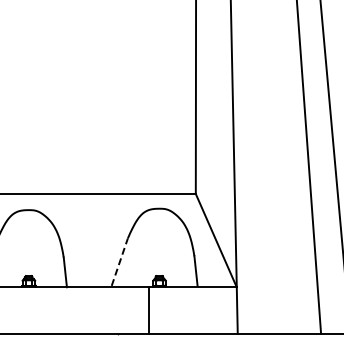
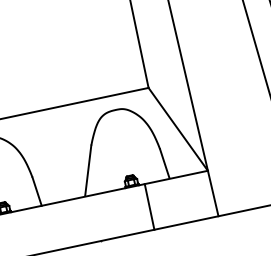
line: (119, 261) -> (87, 169), dashed -> solid
line: (149, 310) -> (149, 206), moved

